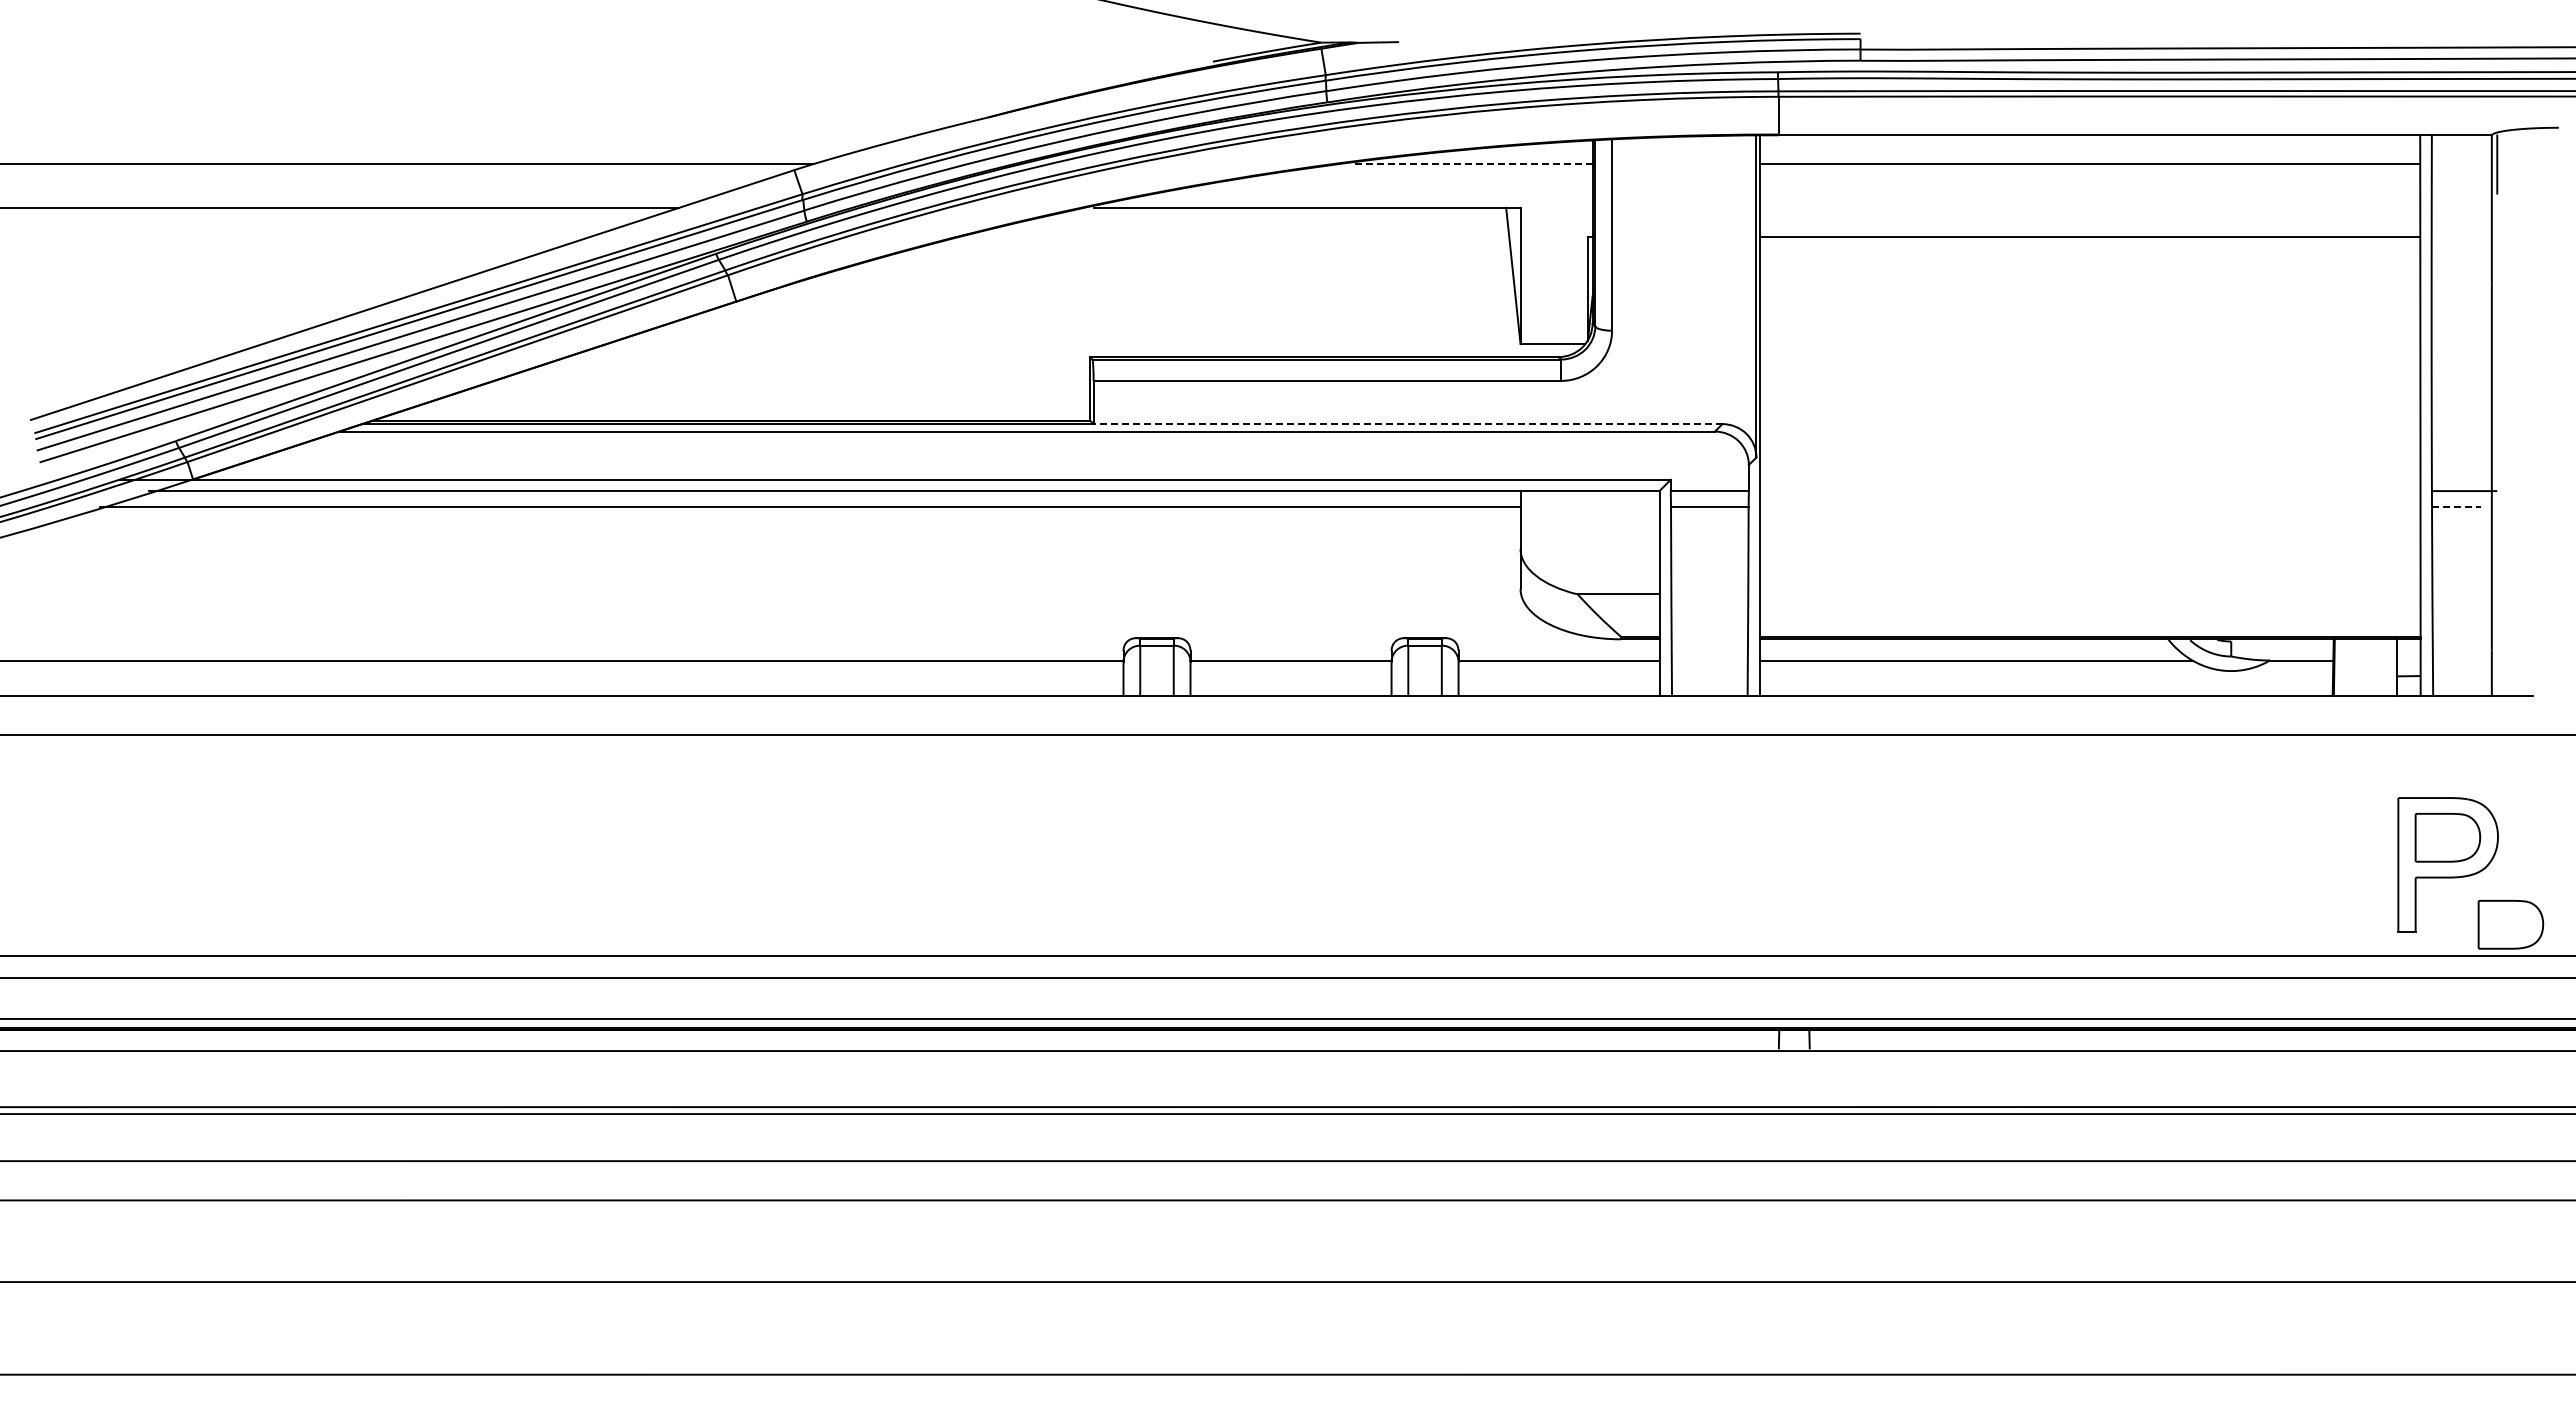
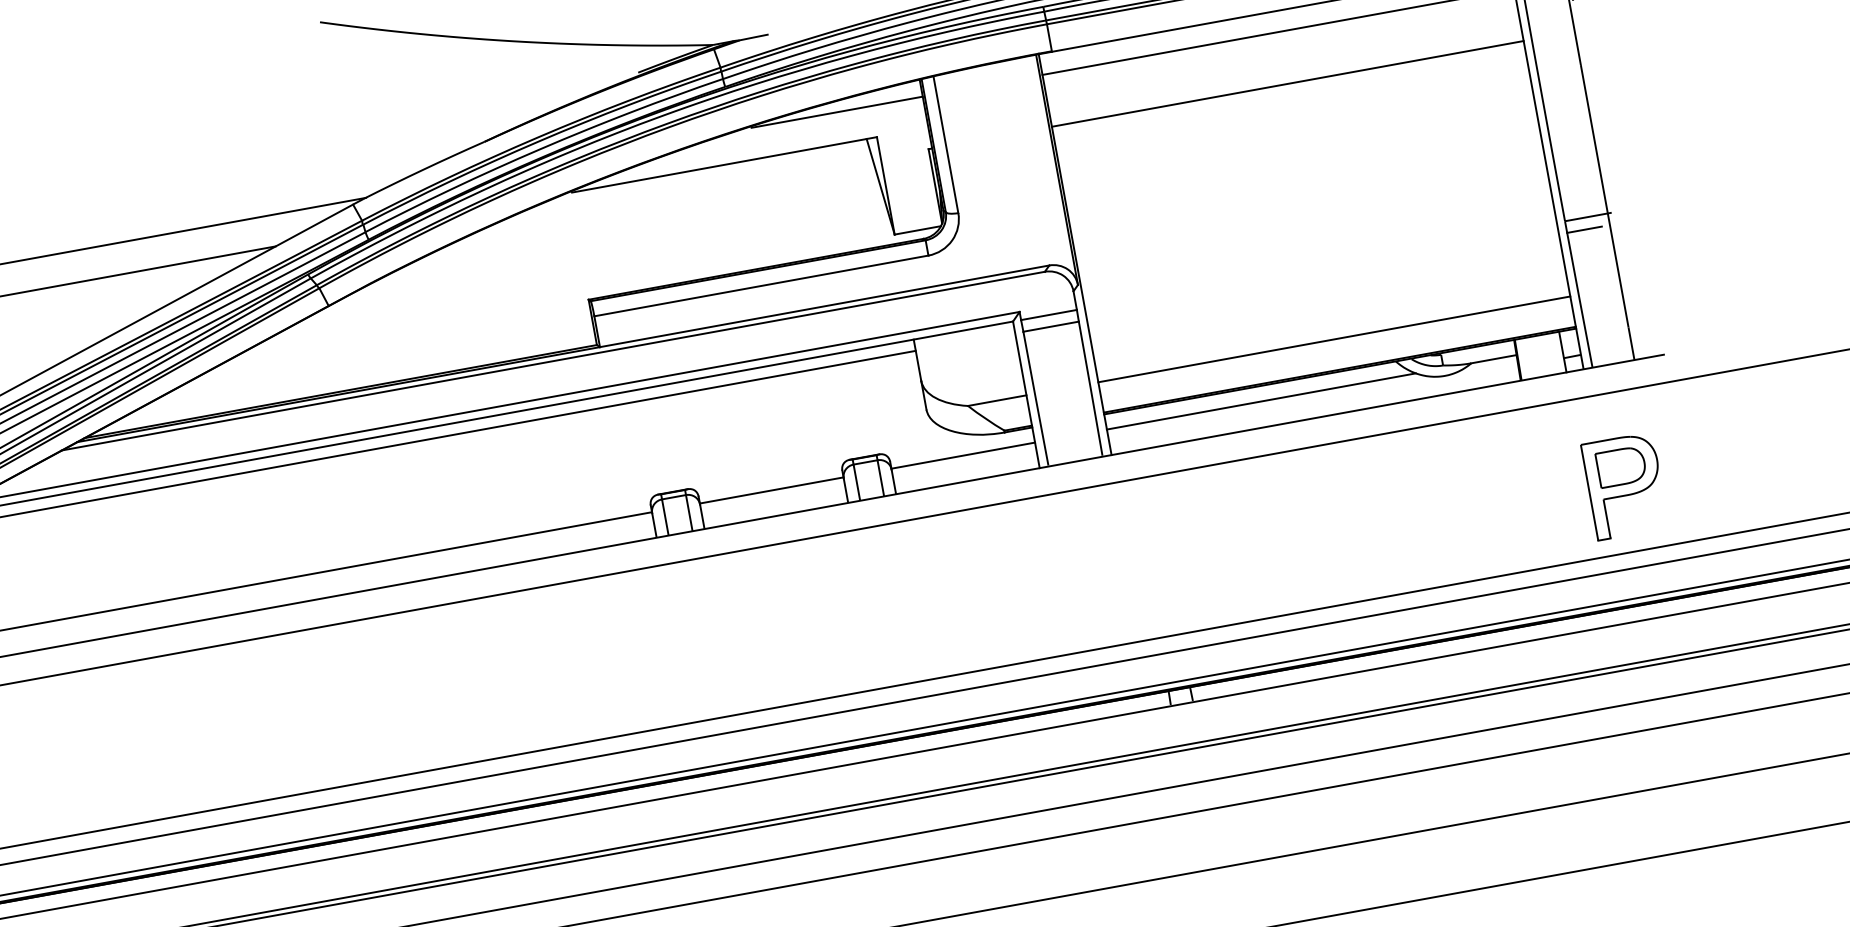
line: (1472, 164) -> (836, 112), dashed -> solid
line: (1407, 424) -> (824, 306), dashed -> solid
line: (2456, 507) -> (1584, 229), dashed -> solid
line: (2090, 594) -> (1334, 339), added
part: (2510, 924) -> (1677, 520), removed

